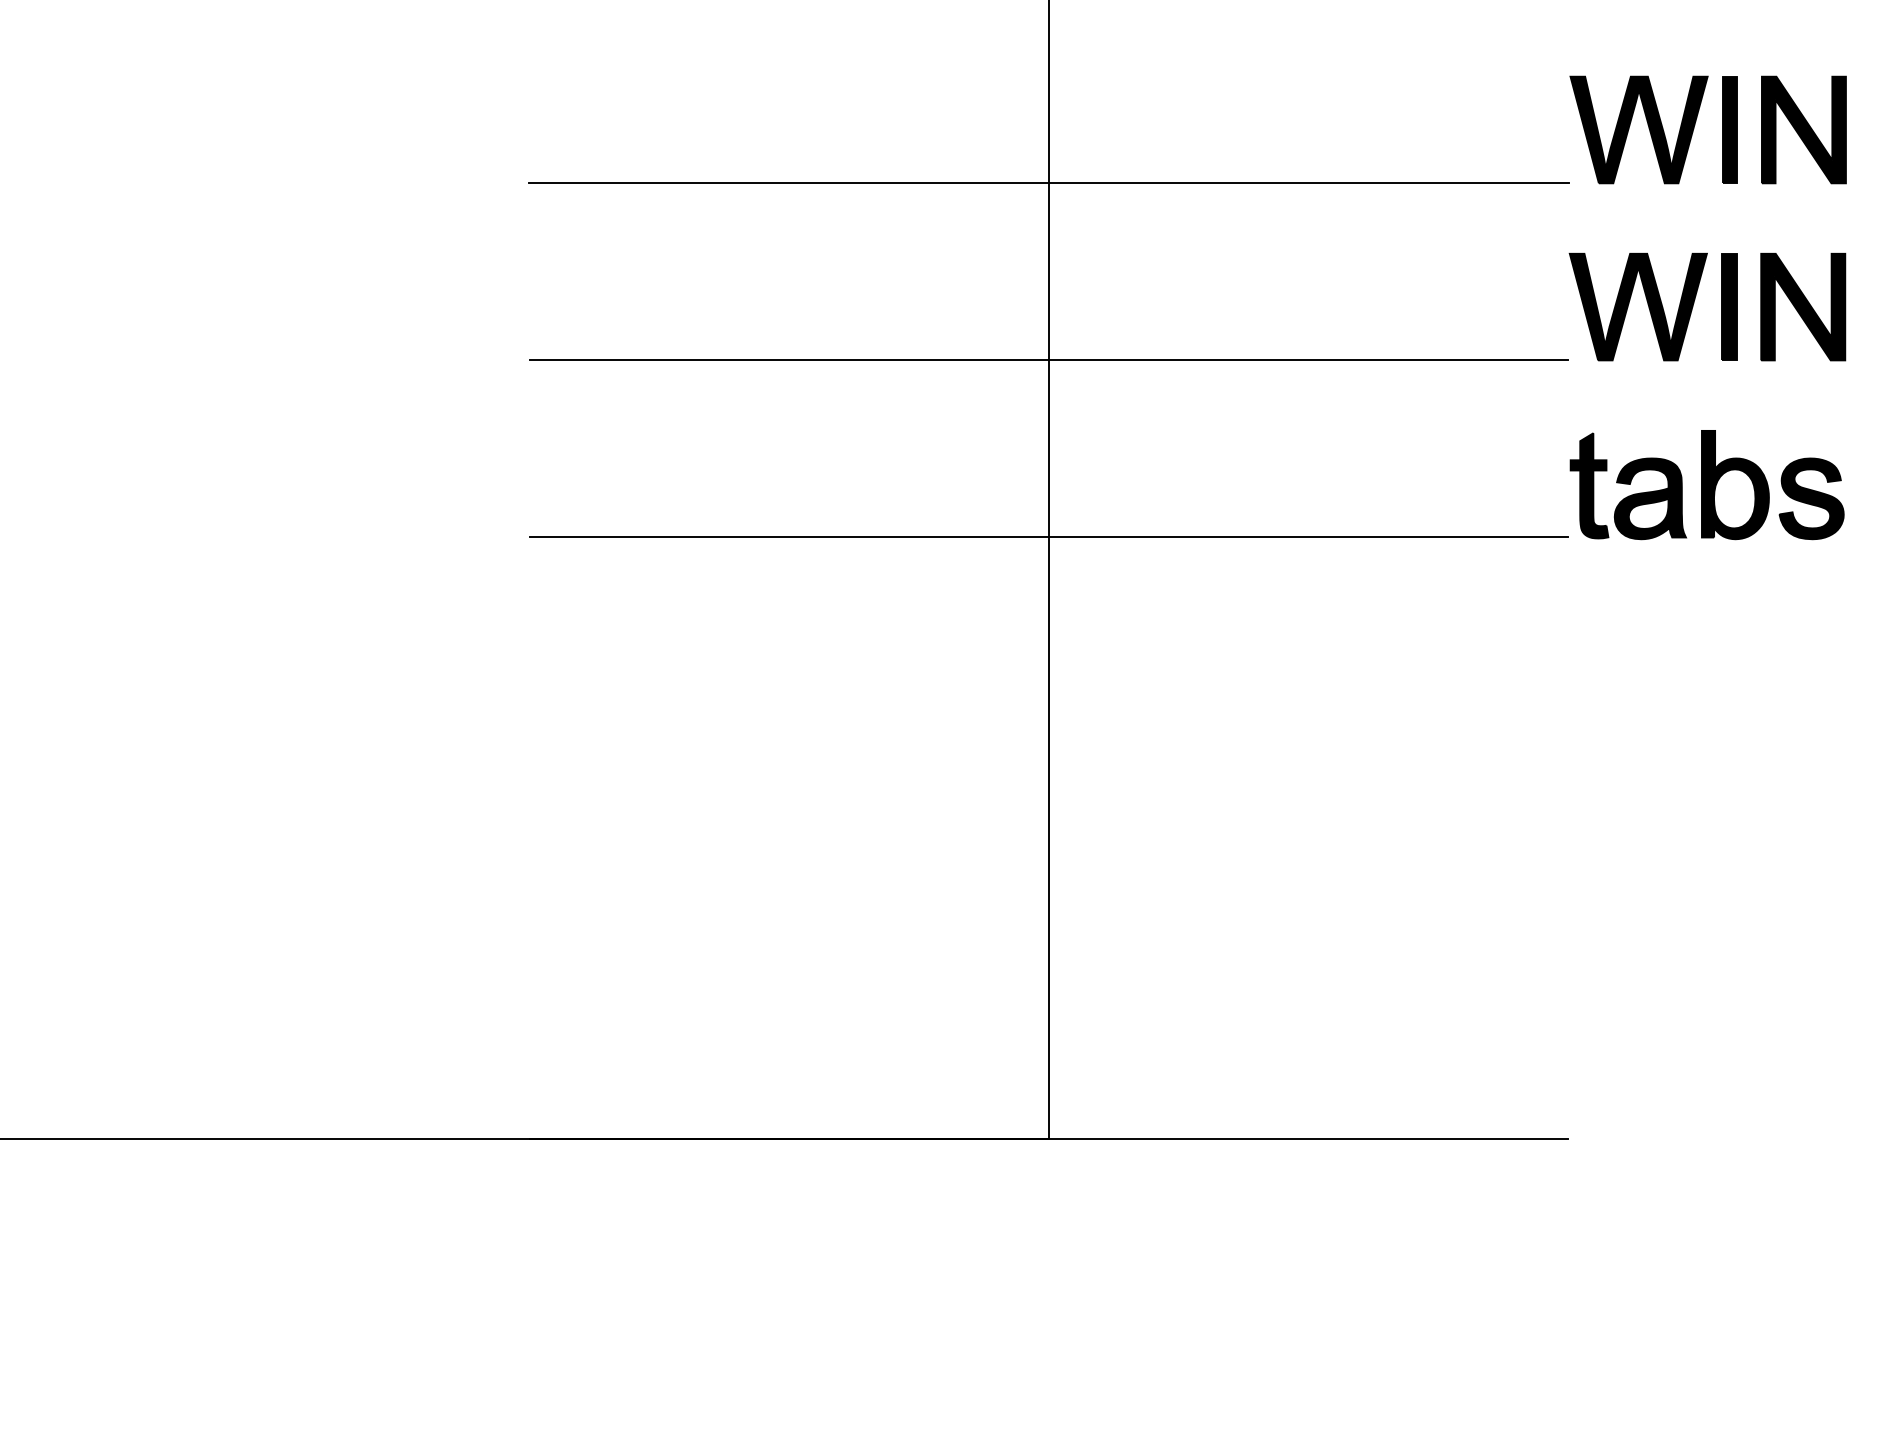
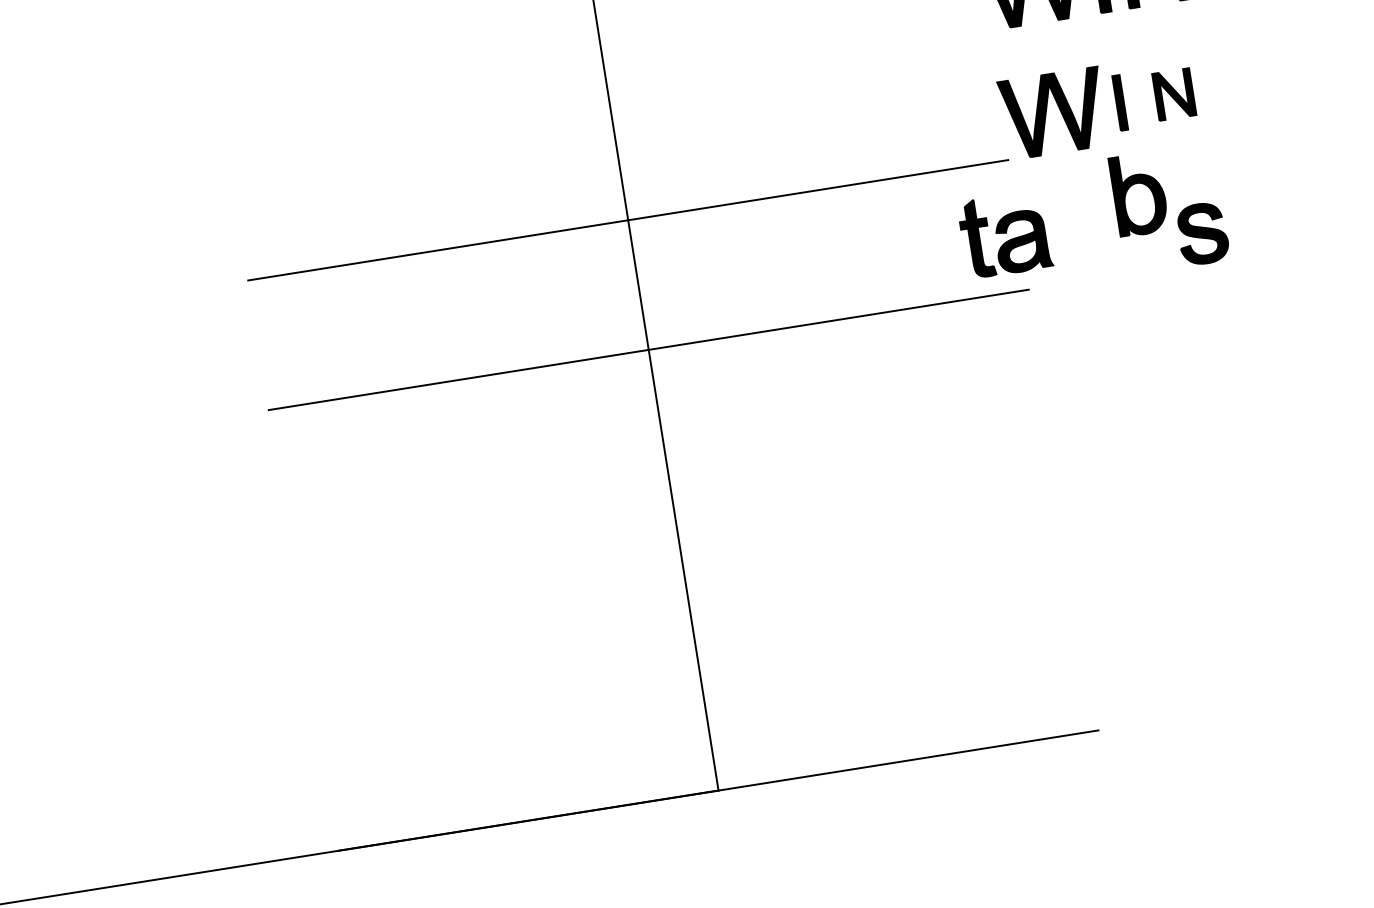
line: (1048, 182) -> (607, 90), removed
part: (1729, 306) -> (1120, 102), size x0.7
part: (1803, 307) -> (1174, 94), size x0.6
part: (1735, 485) -> (1139, 194), moved
part: (1628, 486) -> (1005, 234), moved

